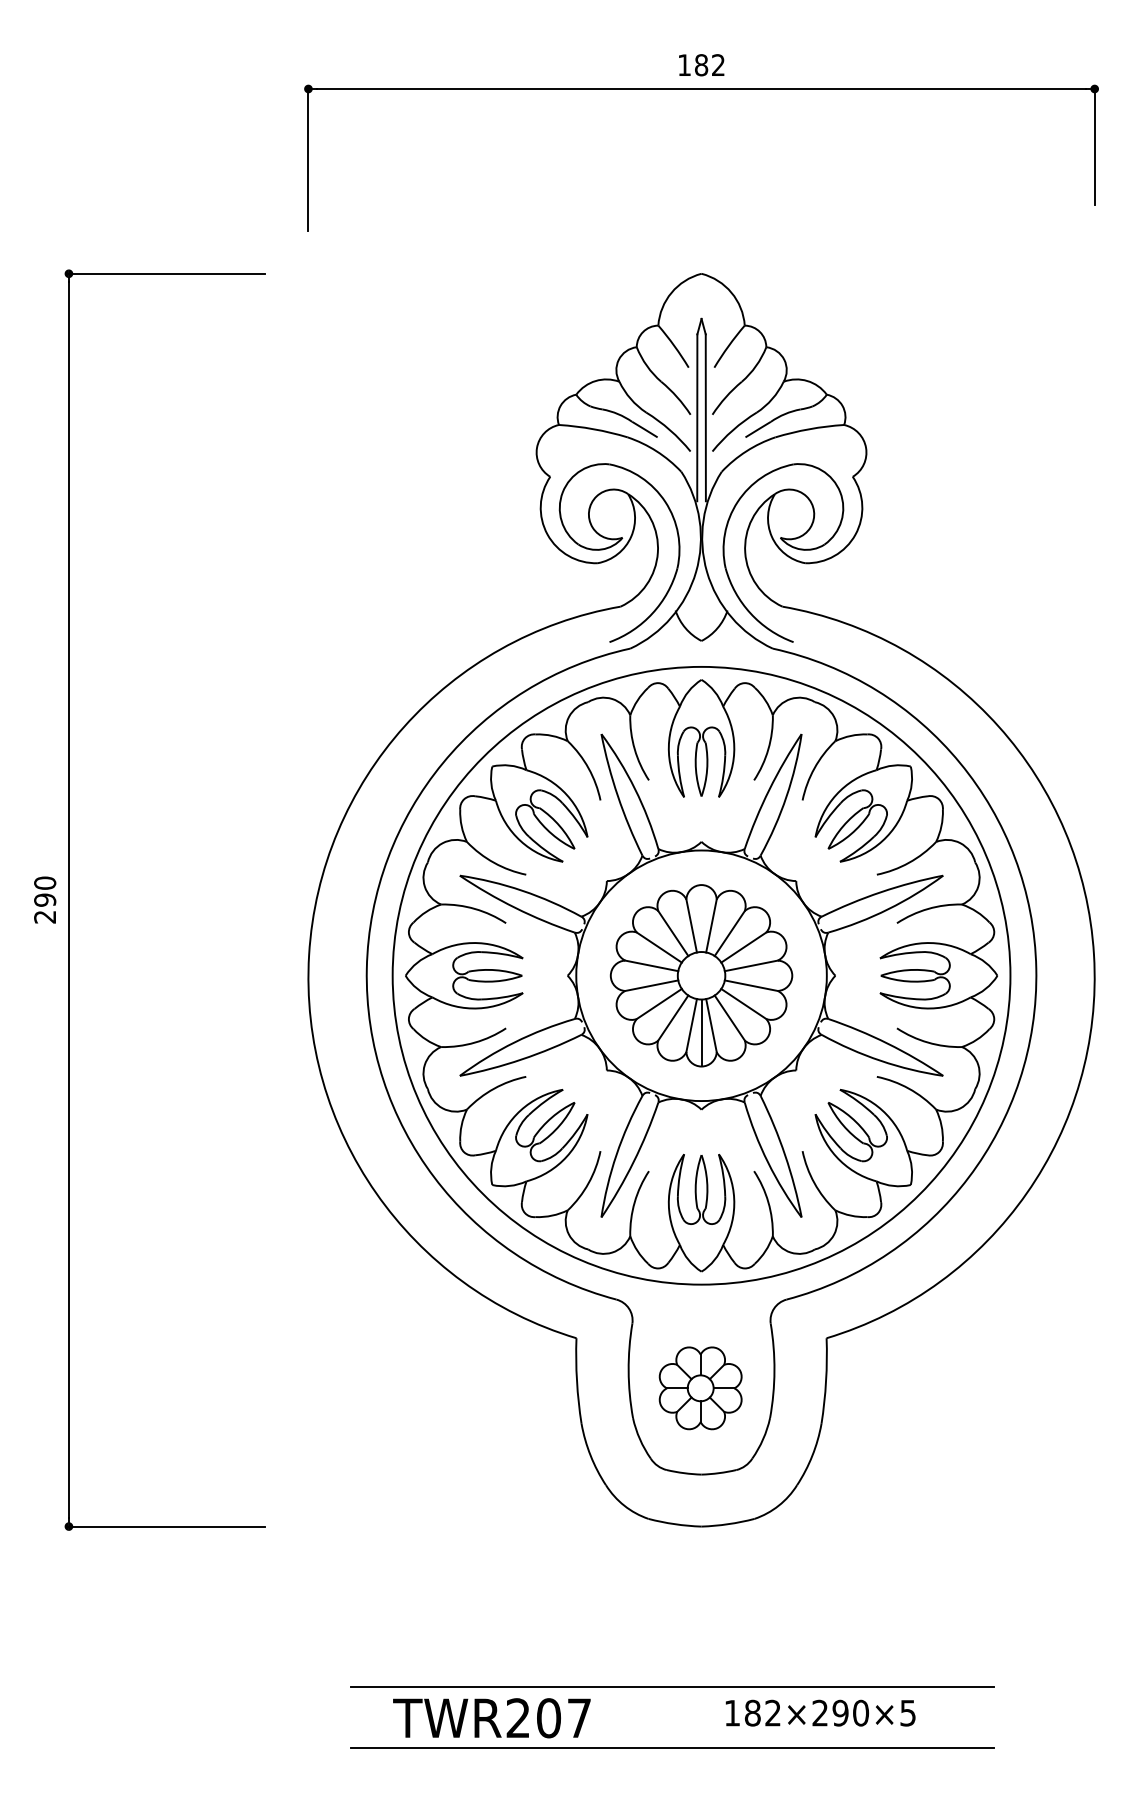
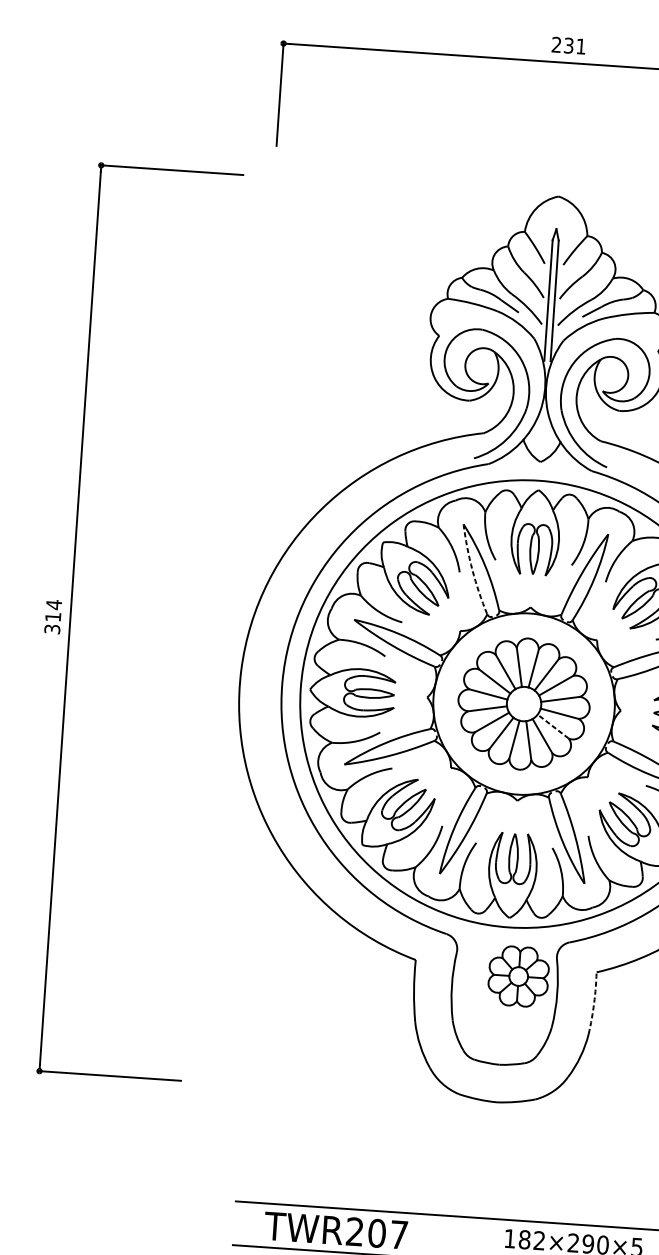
text: (701, 65) -> (568, 45), 182 -> 231
arc: (617, 796) -> (472, 570), solid -> dashed
text: (45, 899) -> (53, 616), 290 -> 314
line: (743, 1003) -> (553, 726), solid -> dashed
line: (701, 1032) -> (521, 745), removed
arc: (826, 1381) -> (594, 1003), solid -> dashed
part: (700, 1388) -> (518, 976), moved

